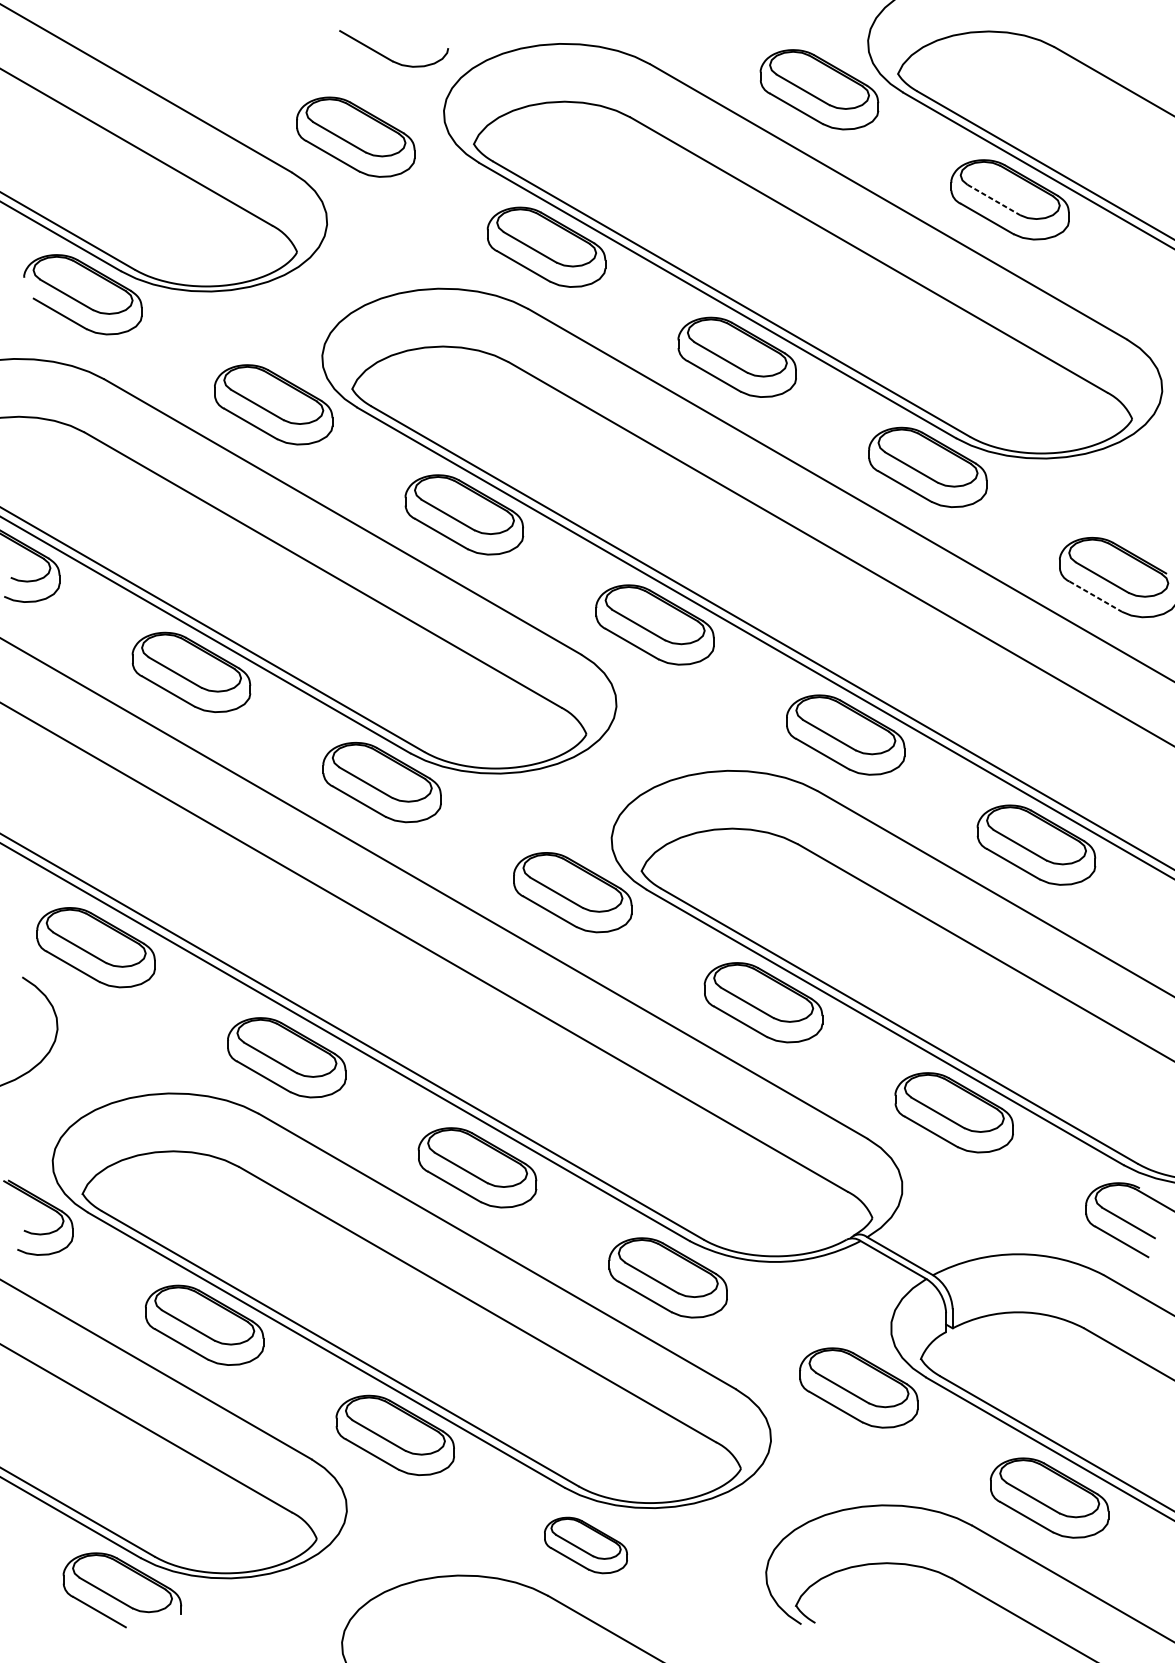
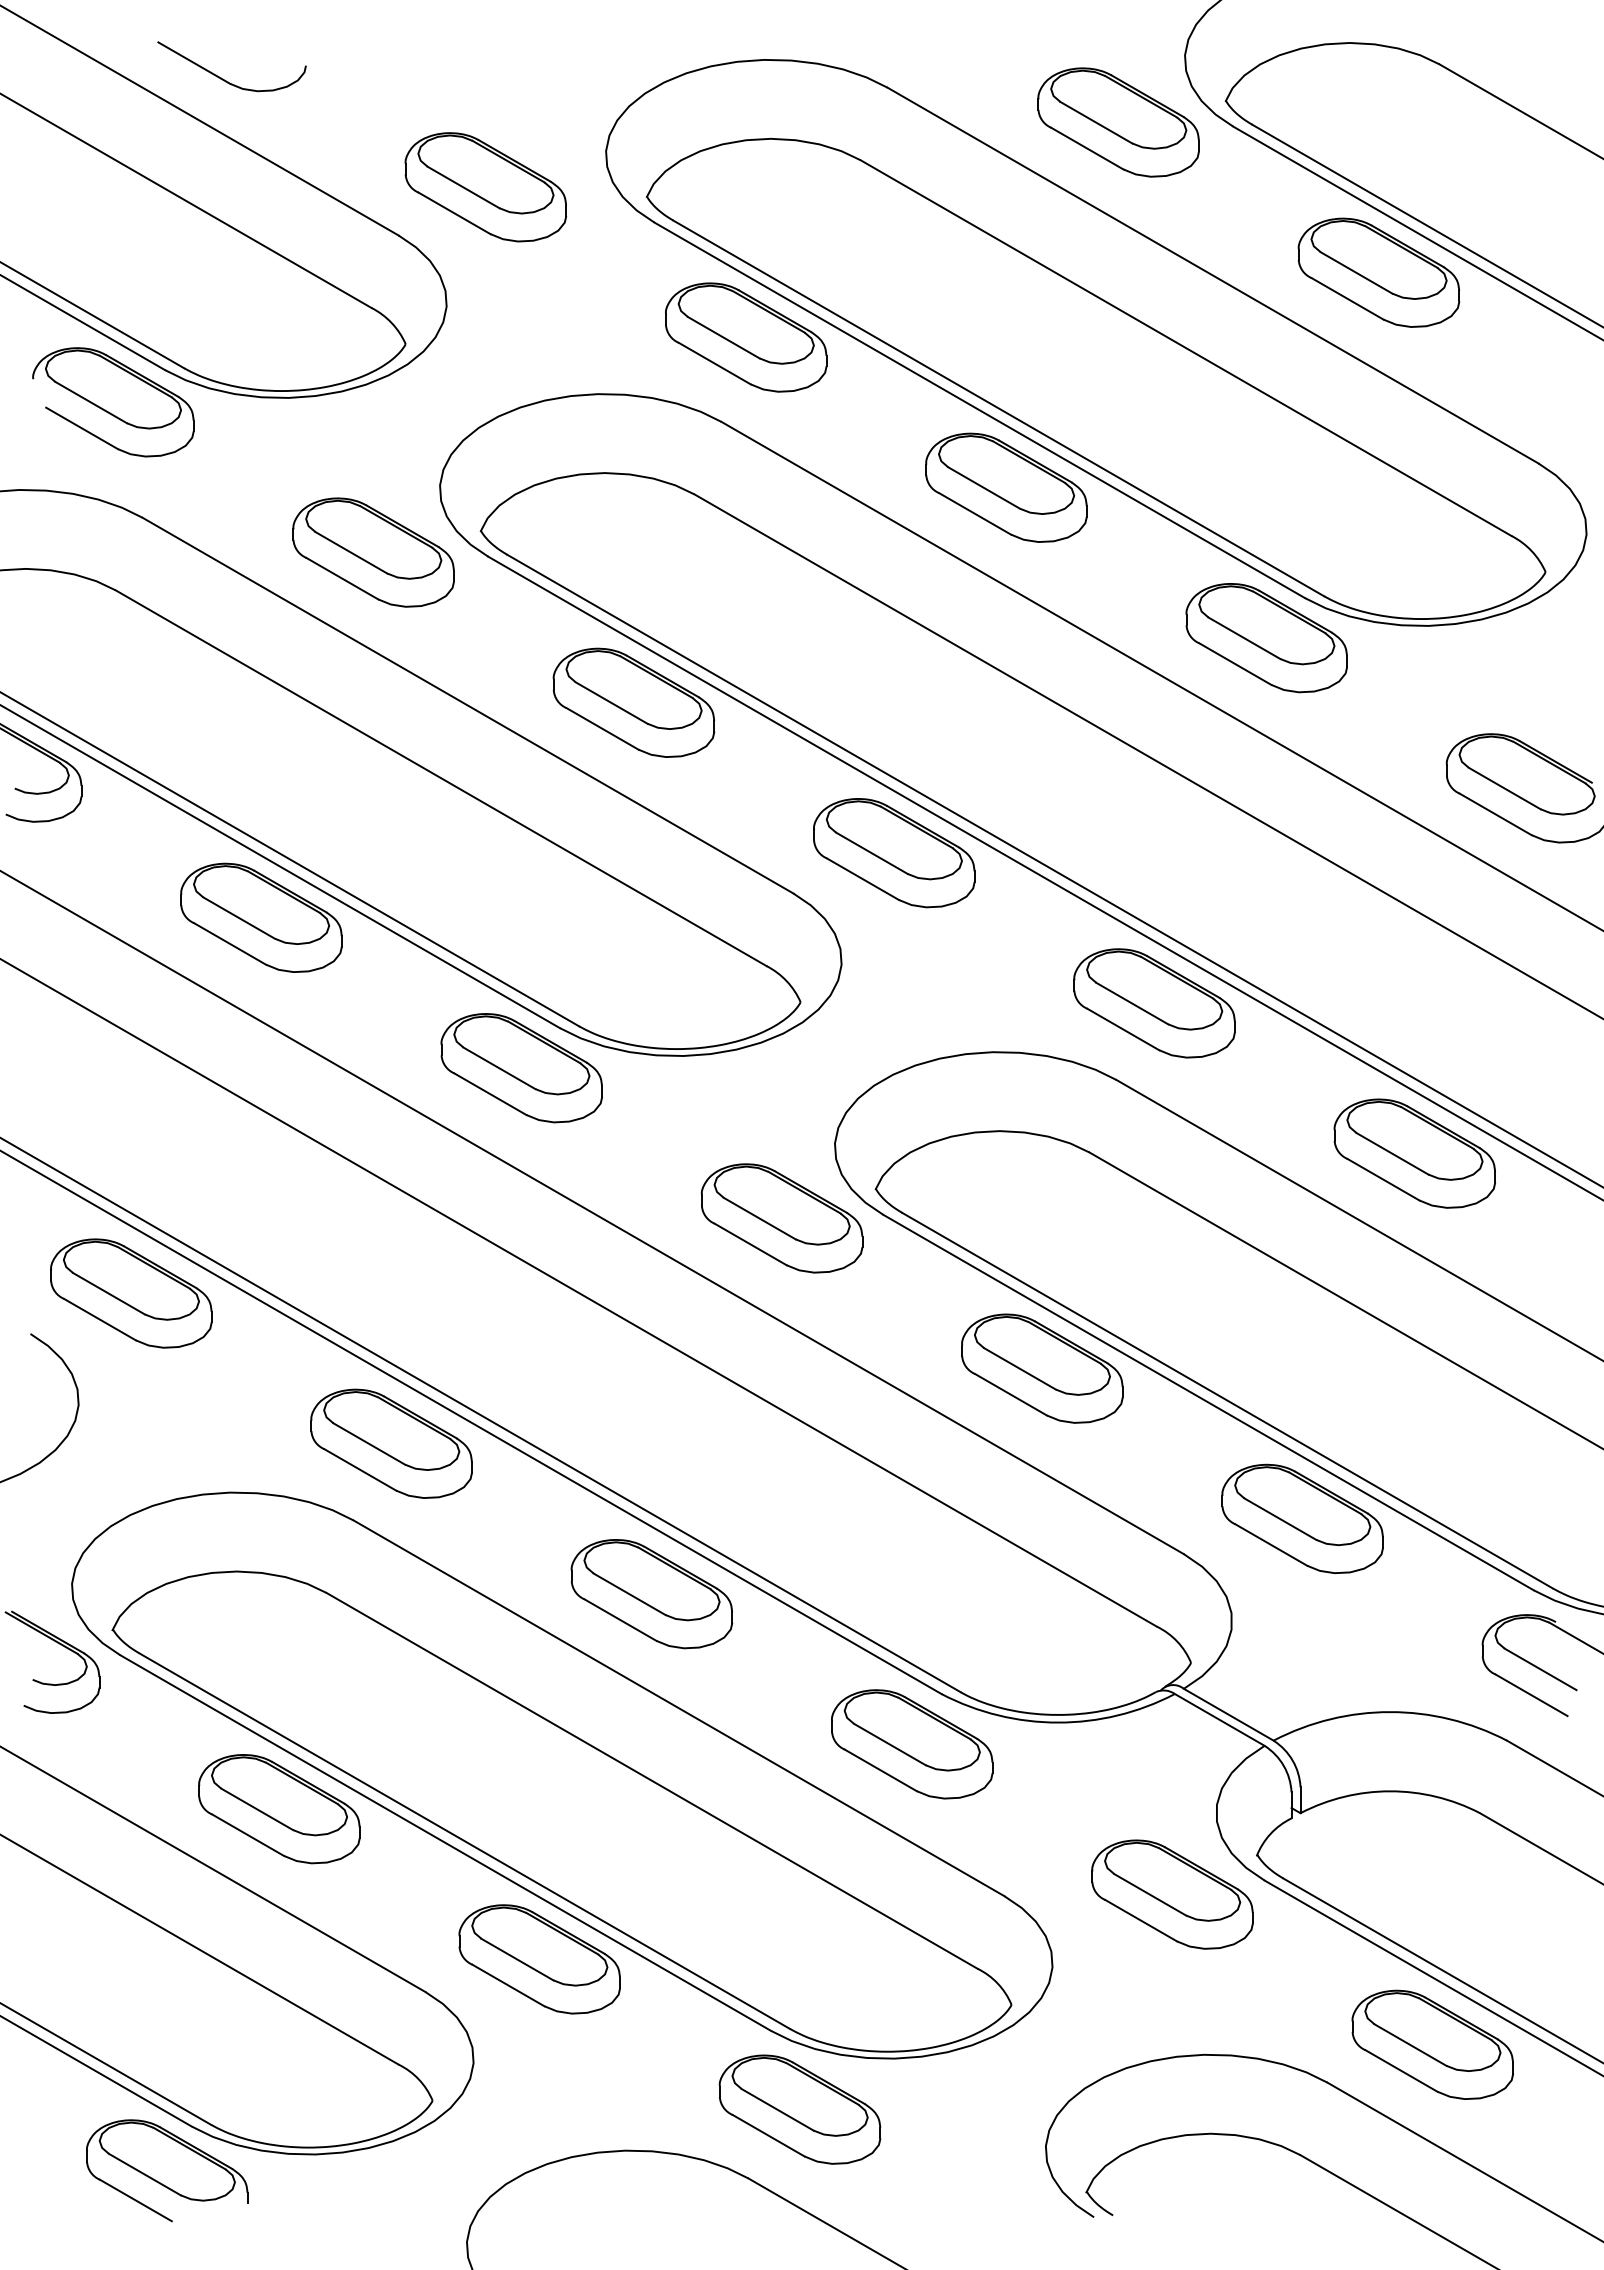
part: (387, 57) -> (223, 78), moved
line: (994, 200) -> (1357, 273), dashed -> solid
line: (1096, 596) -> (1496, 814), dashed -> solid
part: (585, 1545) -> (799, 2109), size x1.43

